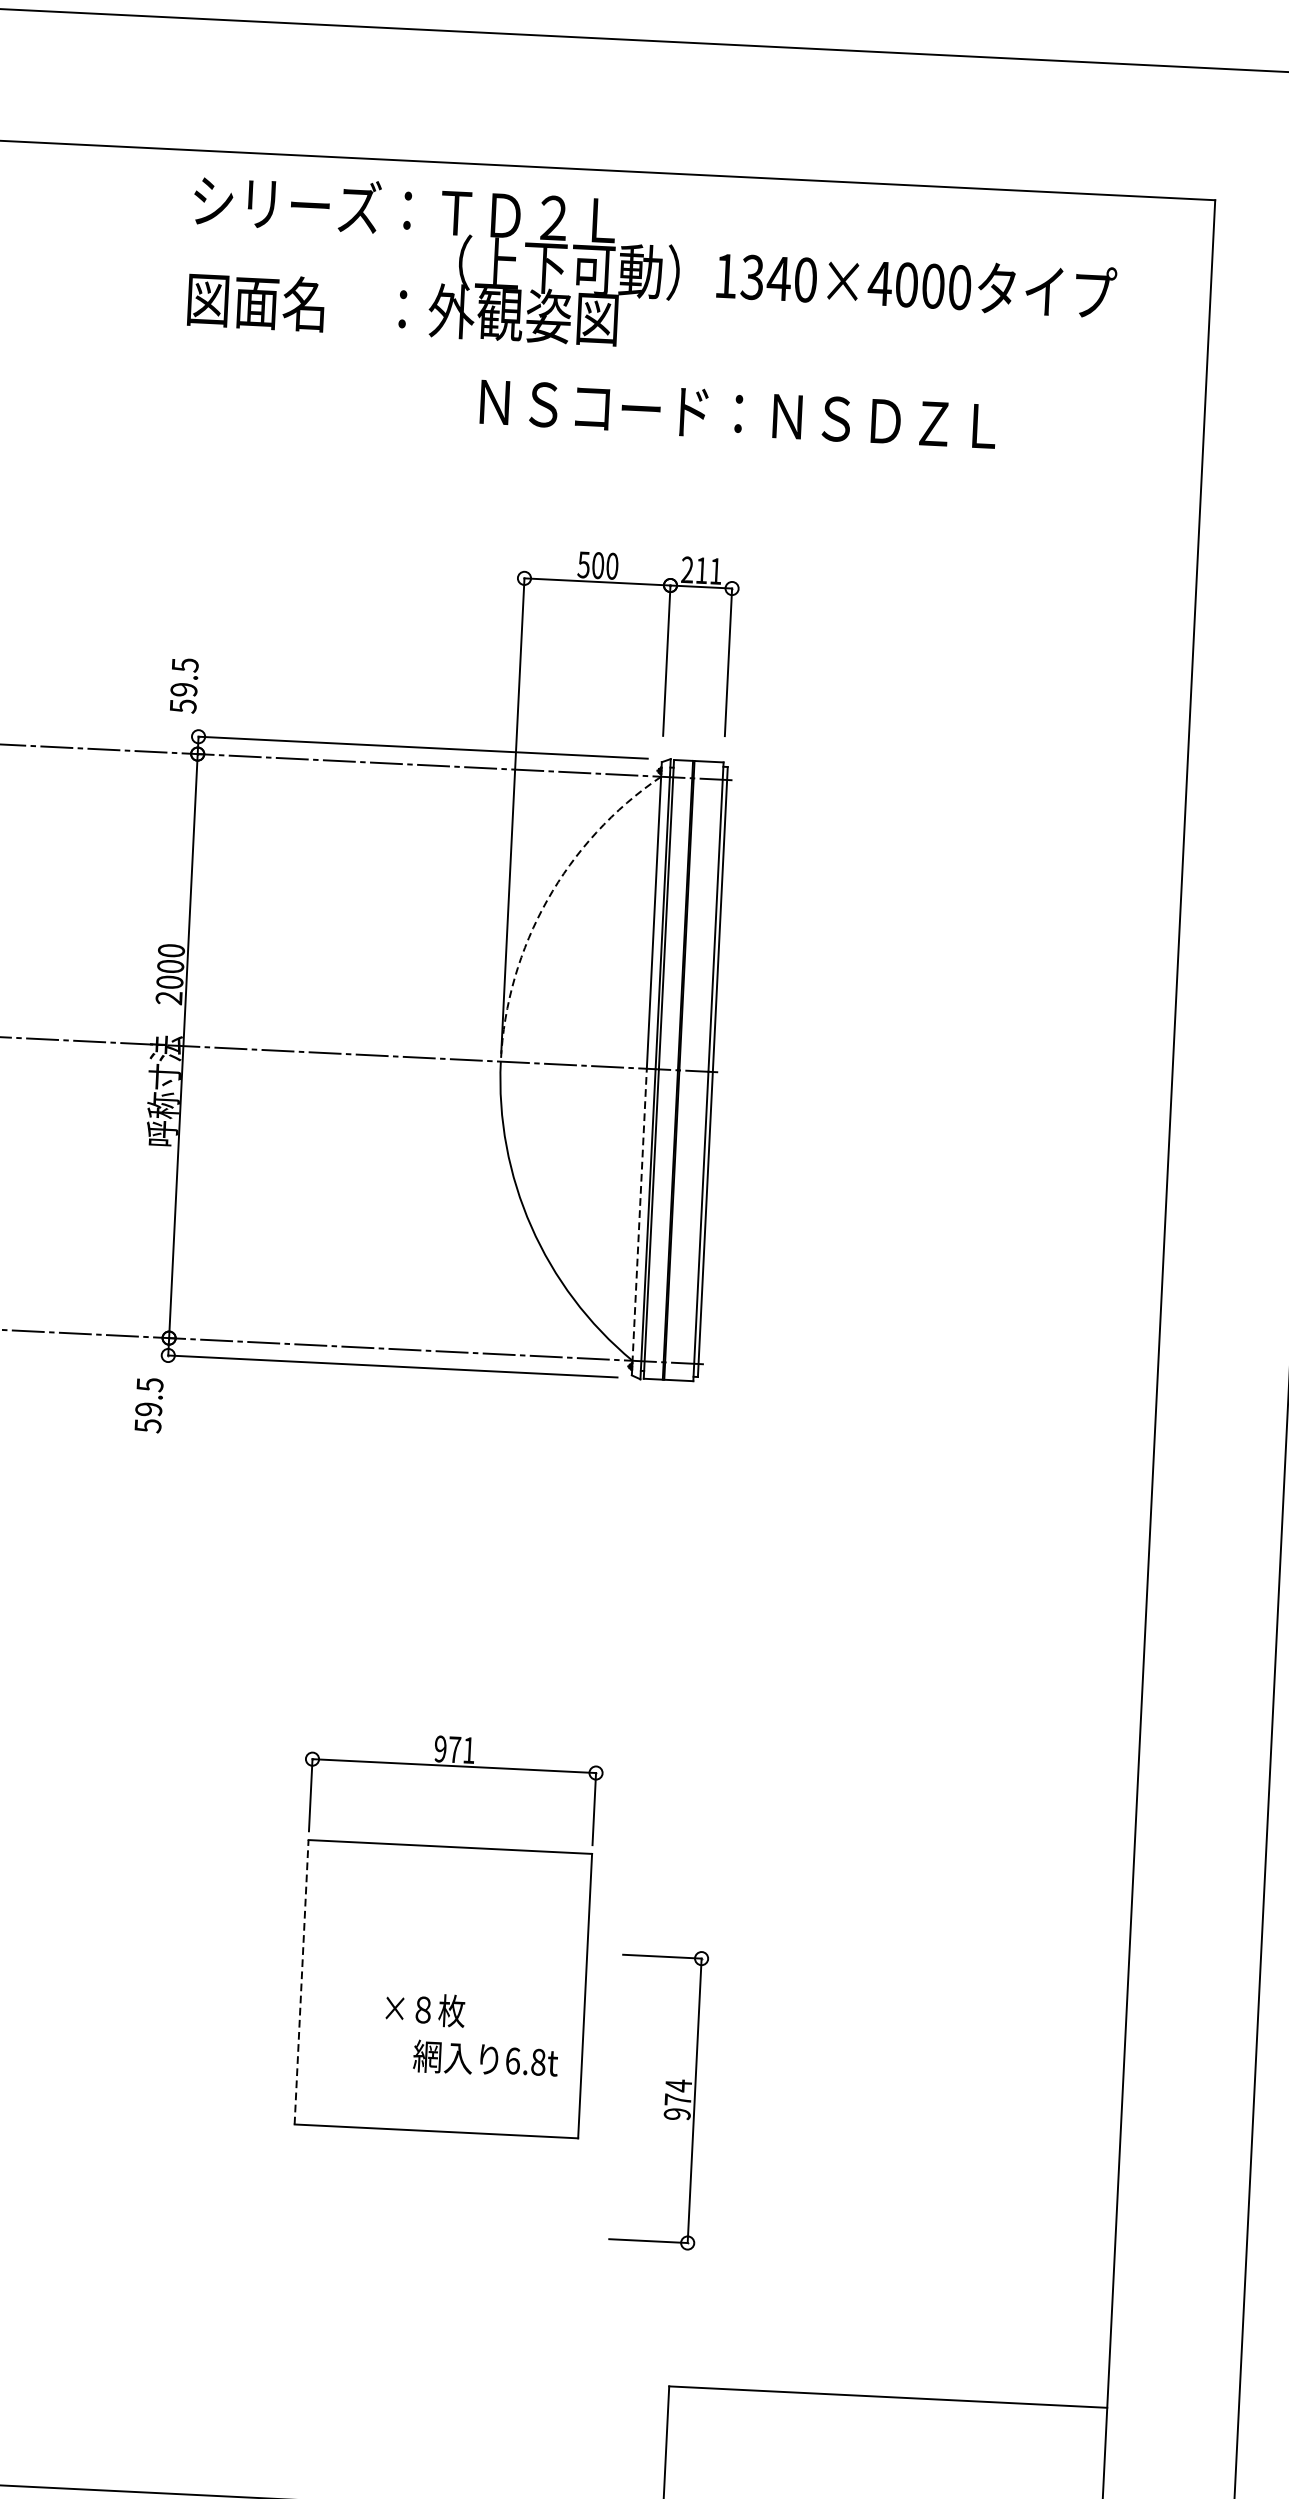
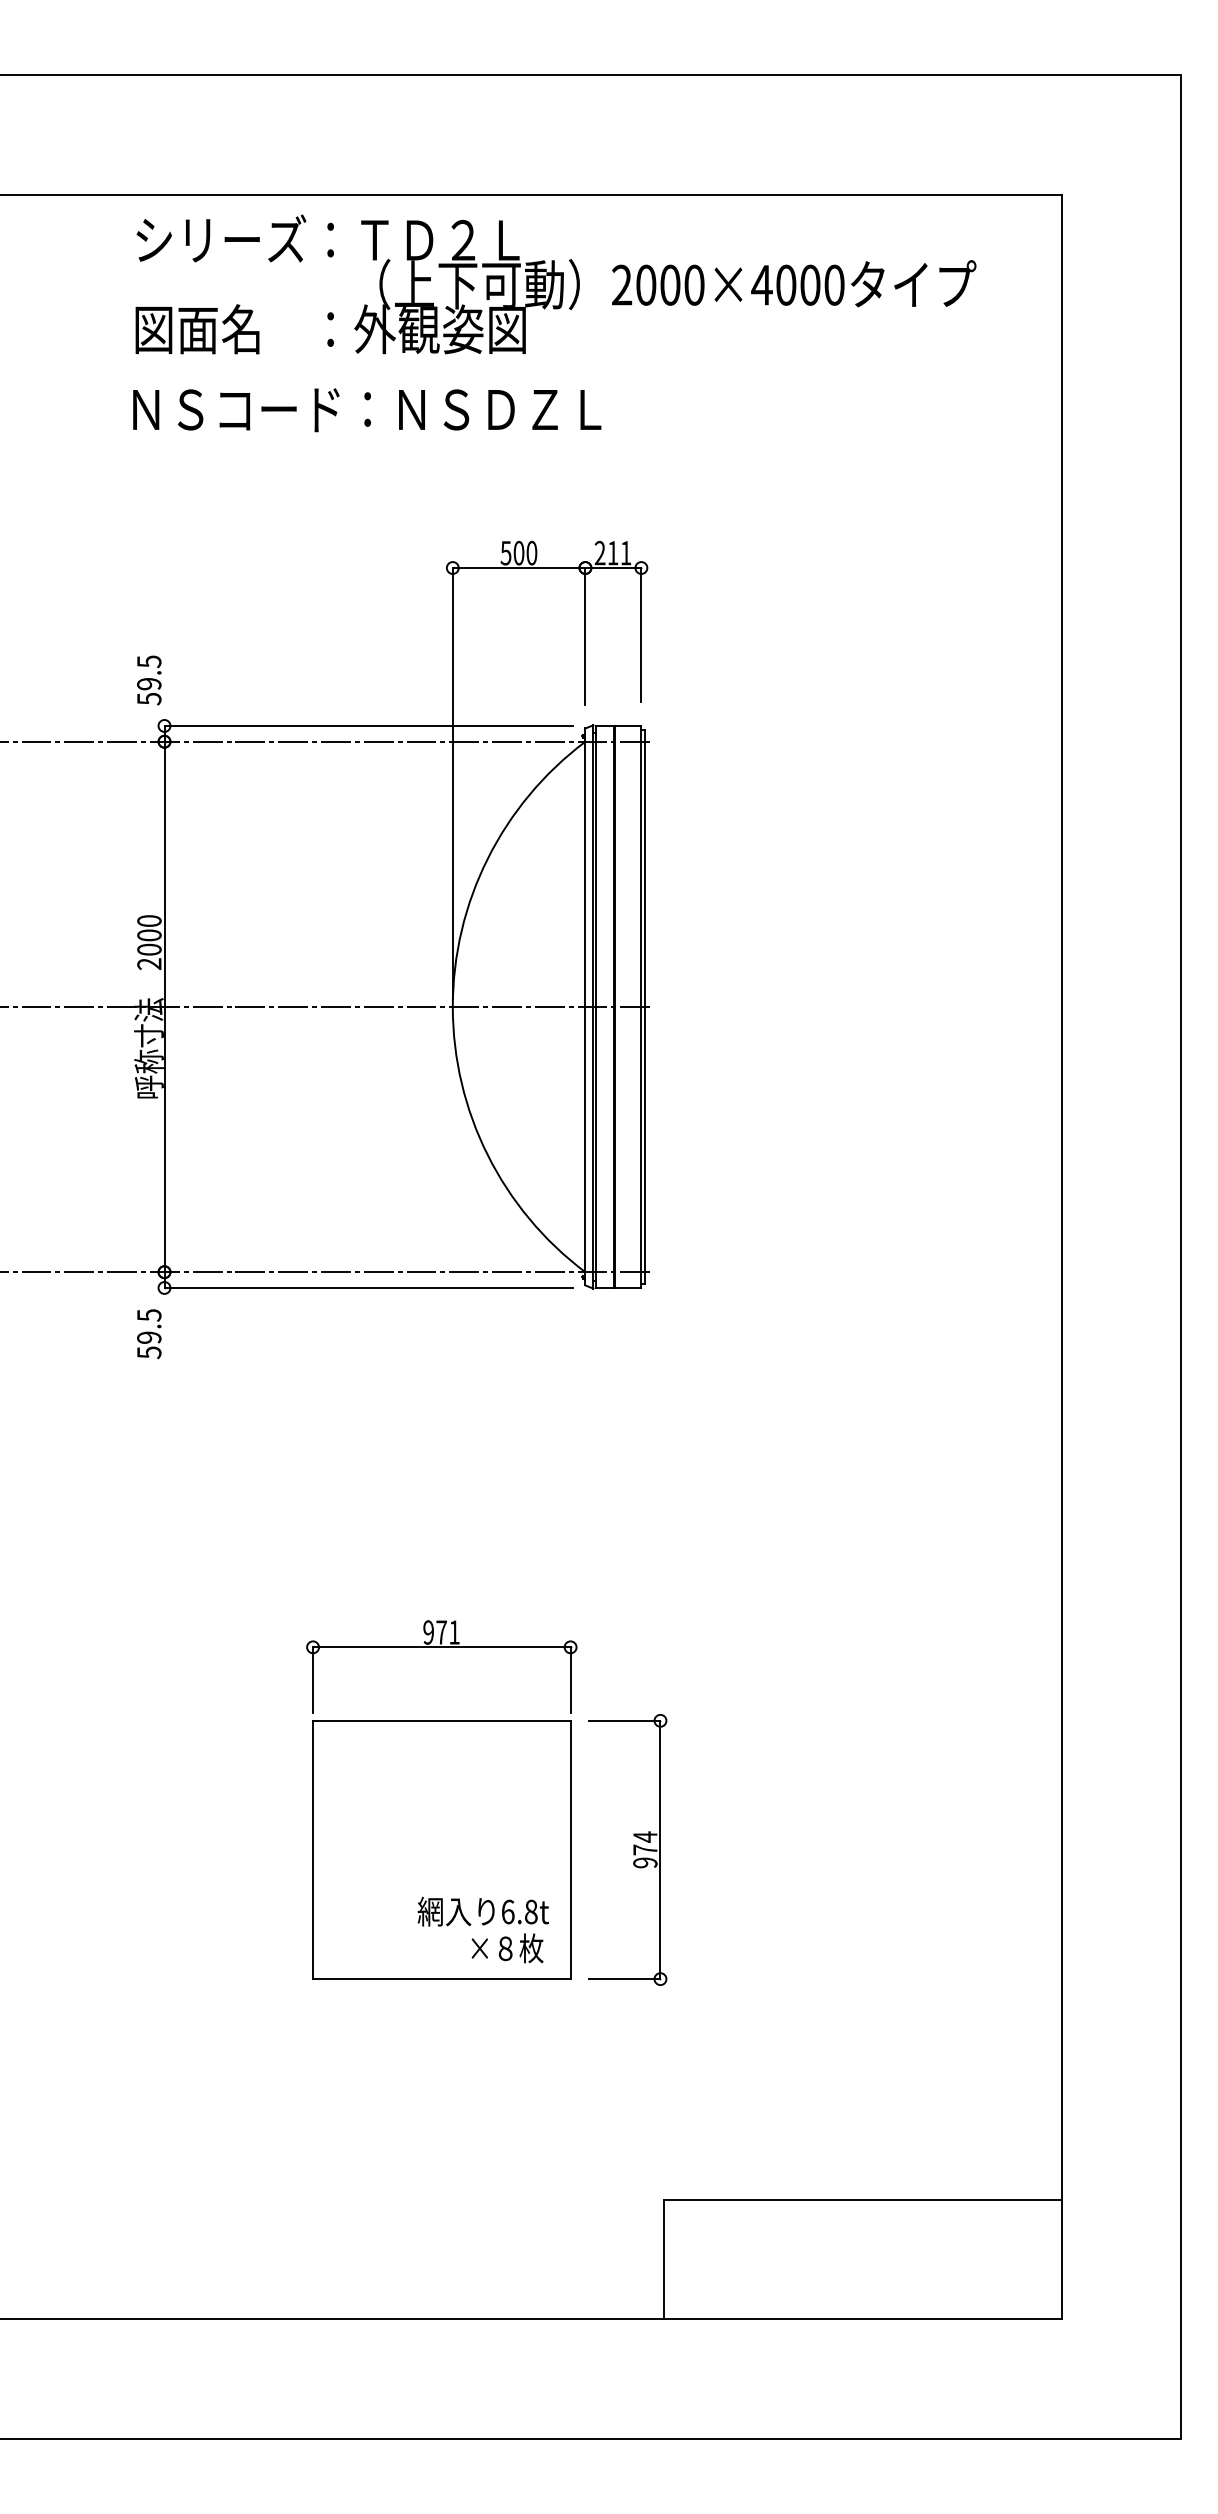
text: (752, 276) -> (646, 284), 1340×4000 -> 2000×4000
text: (738, 414) -> (367, 410), moved
arc: (547, 900) -> (487, 858), dashed -> solid
line: (639, 1221) -> (585, 1145), dashed -> solid
line: (302, 1981) -> (313, 1849), dashed -> solid
text: (425, 2009) -> (507, 1948), moved
part: (658, 2098) -> (627, 1849), moved

